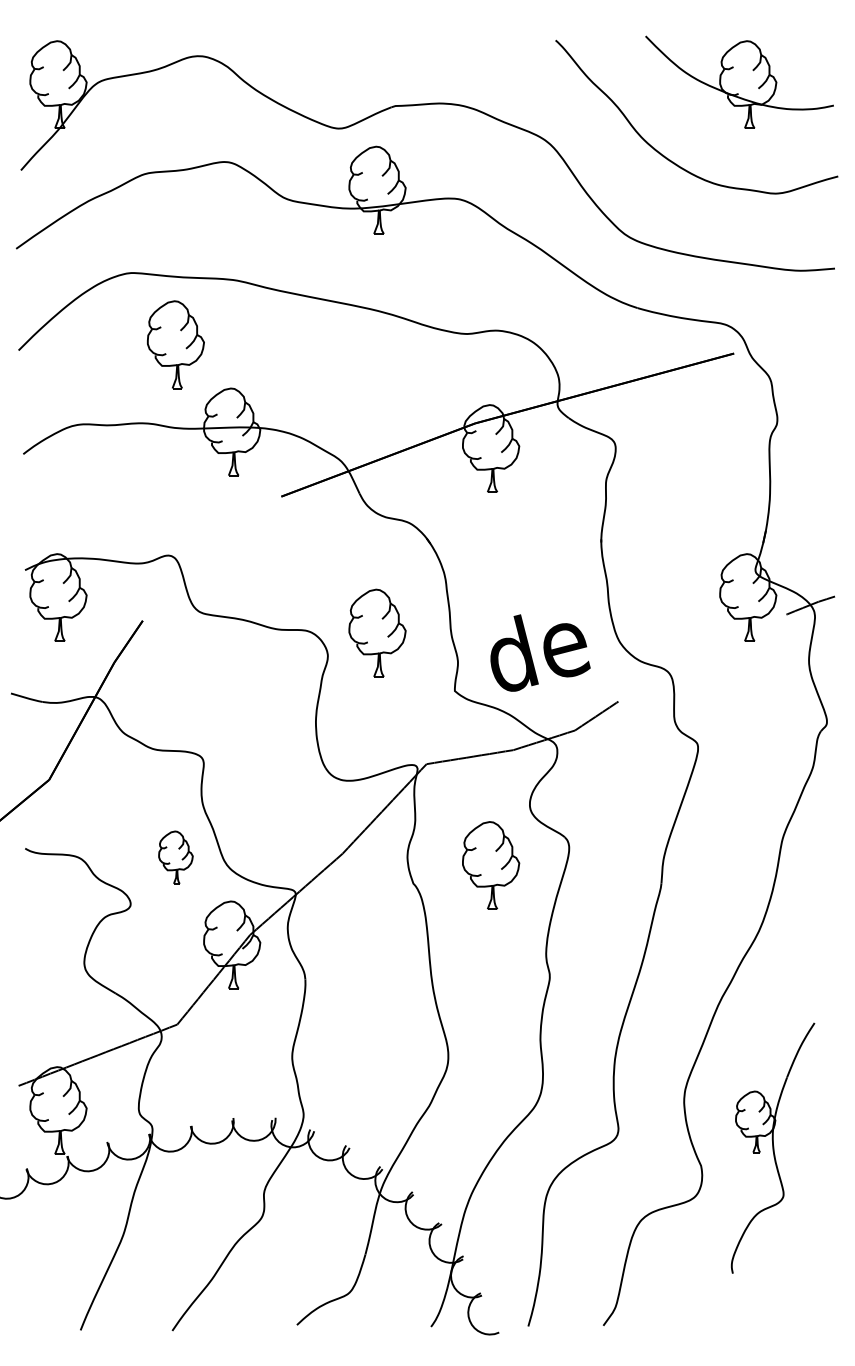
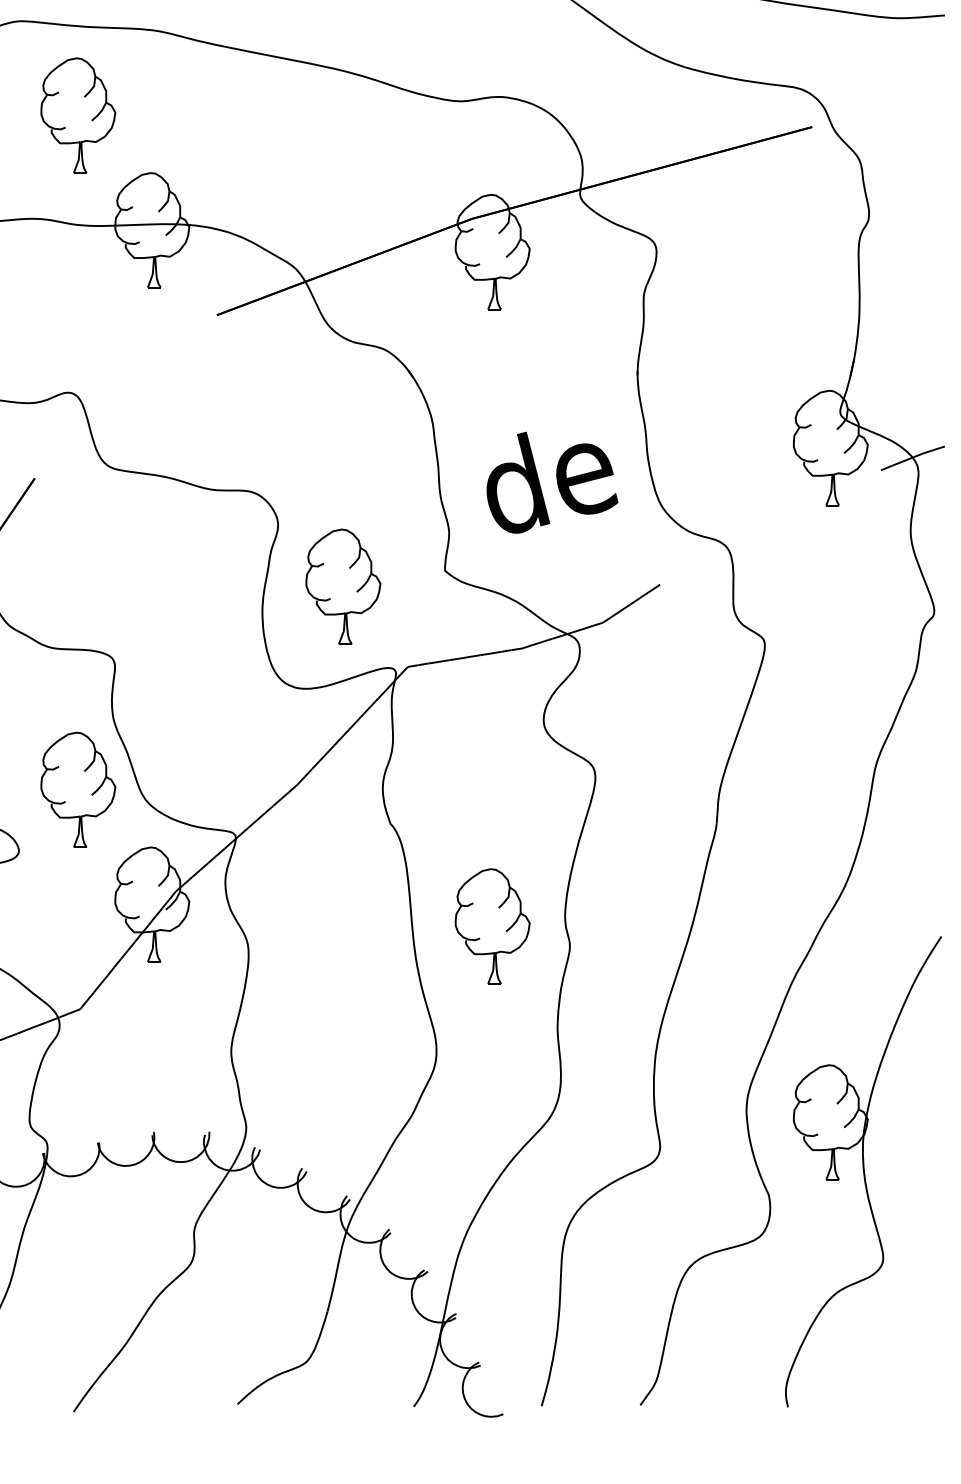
part: (377, 632) -> (343, 585), moved
text: (540, 652) -> (552, 481), moved
part: (175, 857) -> (77, 789), size x1.67
part: (491, 865) -> (493, 926), moved
part: (772, 1148) -> (862, 1172), size x1.43

